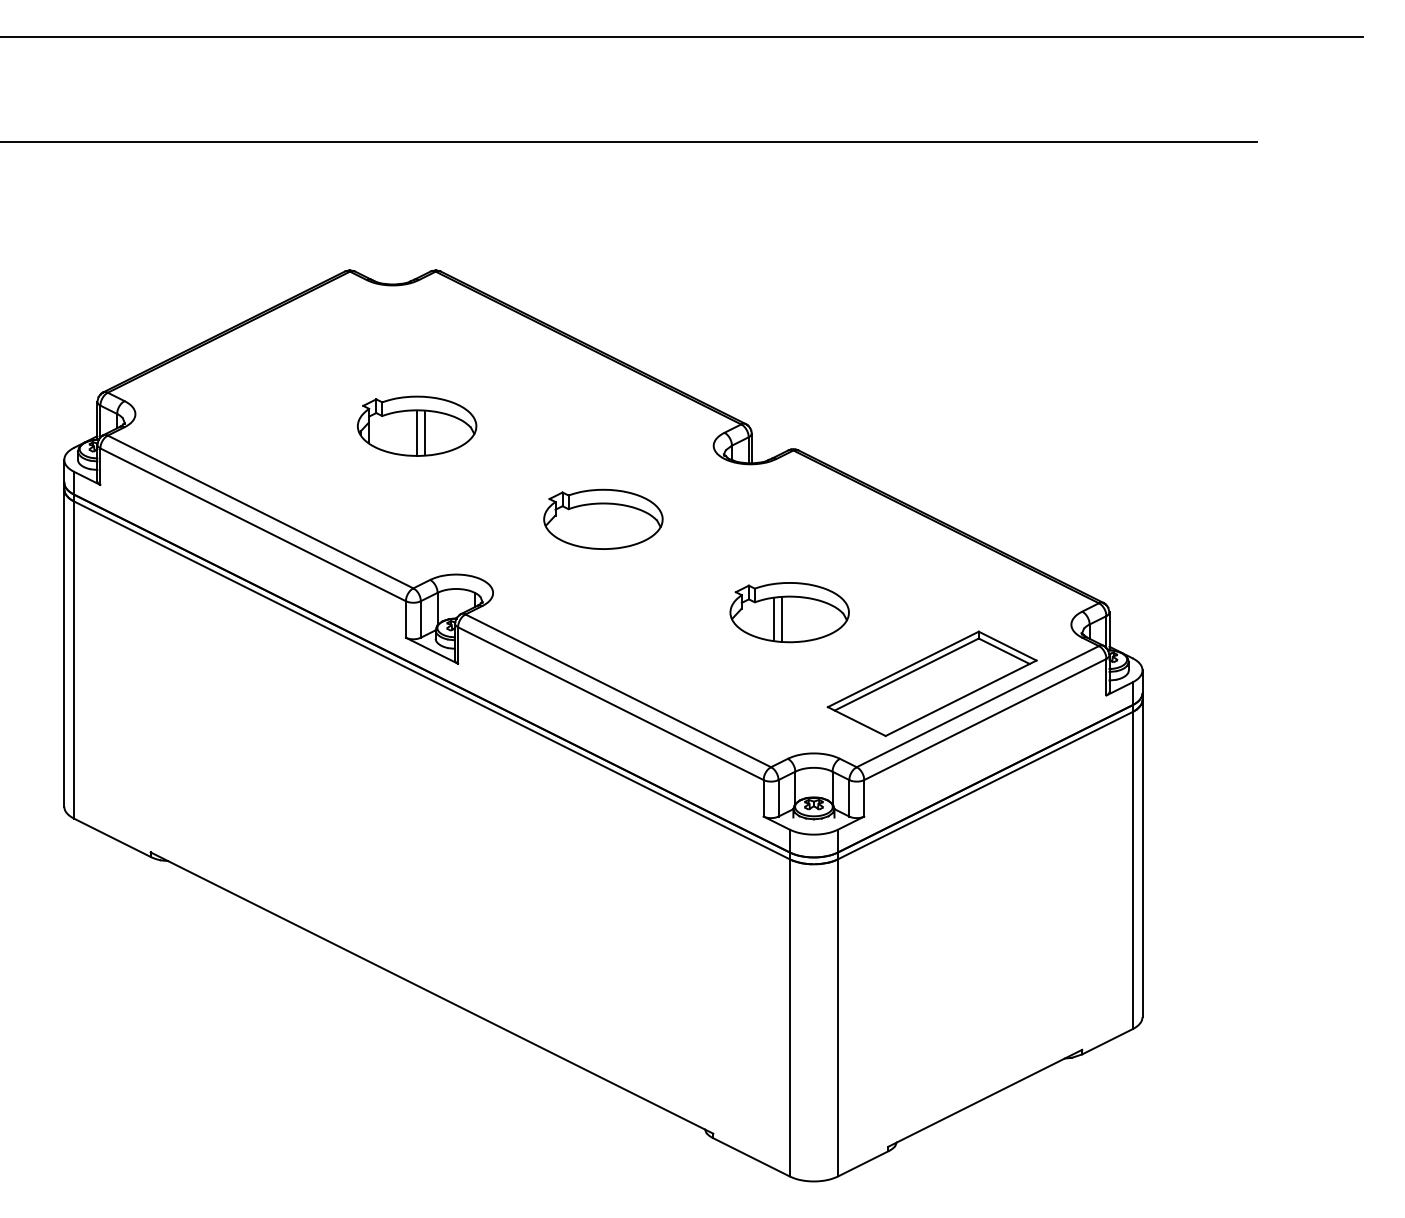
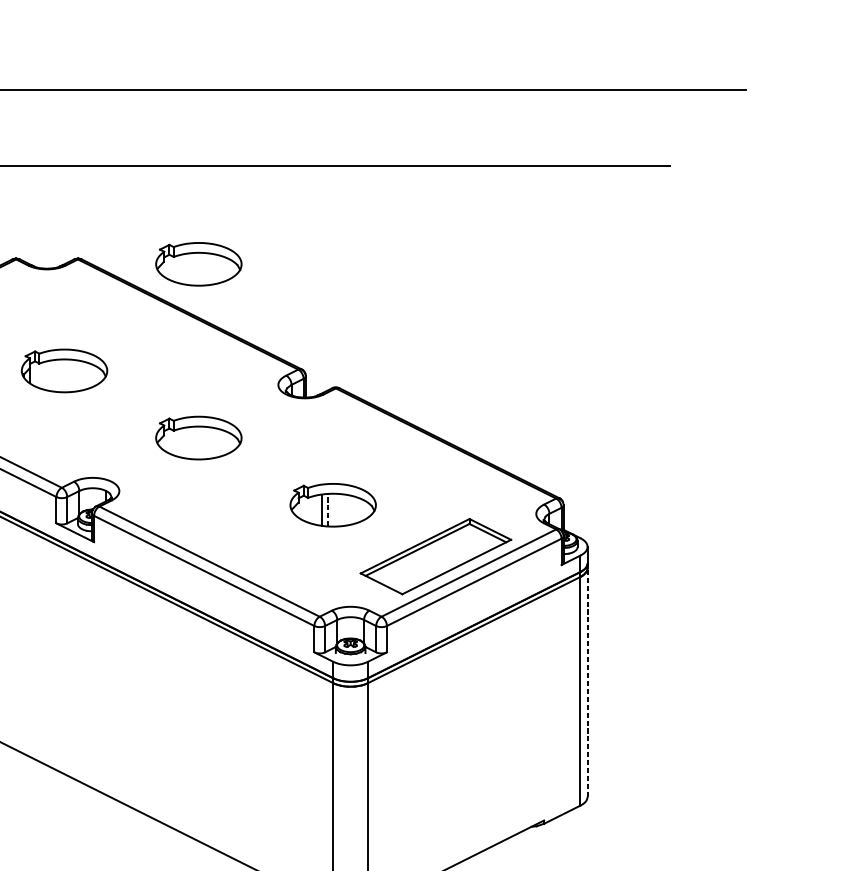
part: (603, 277) -> (198, 263), added
line: (416, 432) -> (64, 375), removed
line: (424, 432) -> (69, 375), removed
line: (782, 619) -> (327, 510), solid -> dashed
line: (1142, 858) -> (587, 682), solid -> dashed

